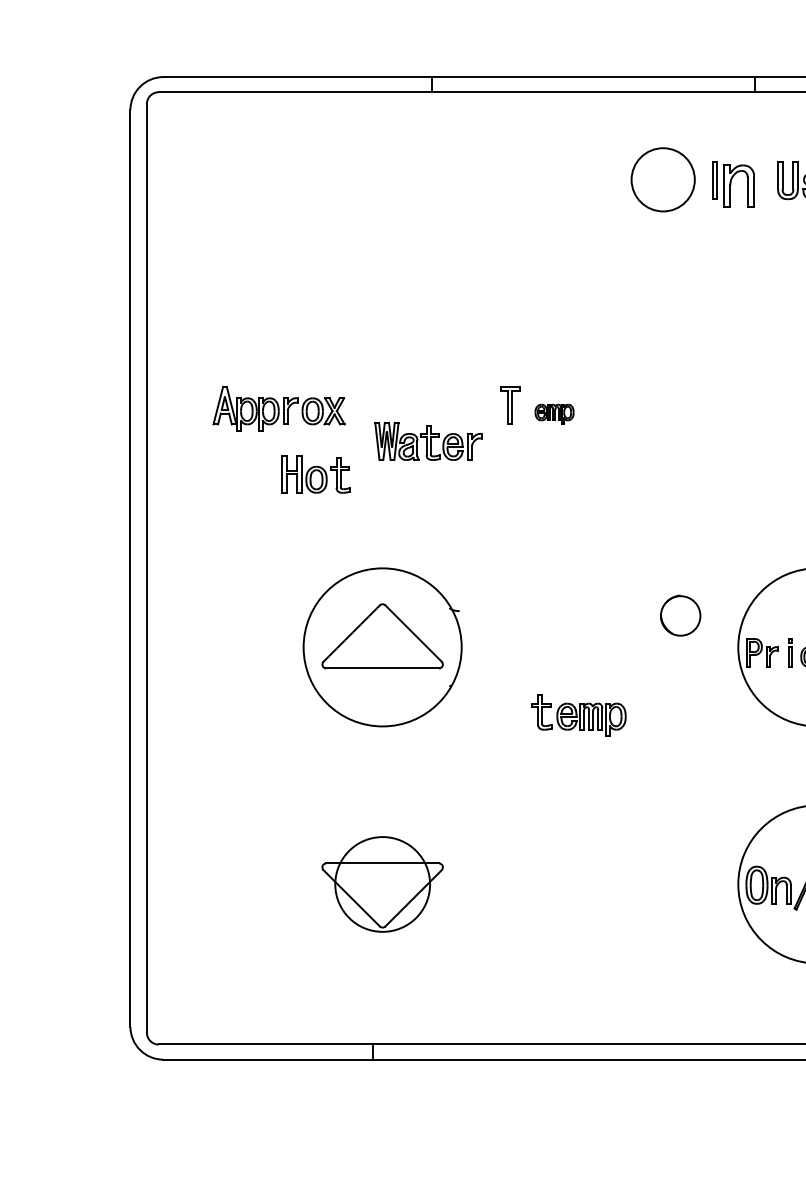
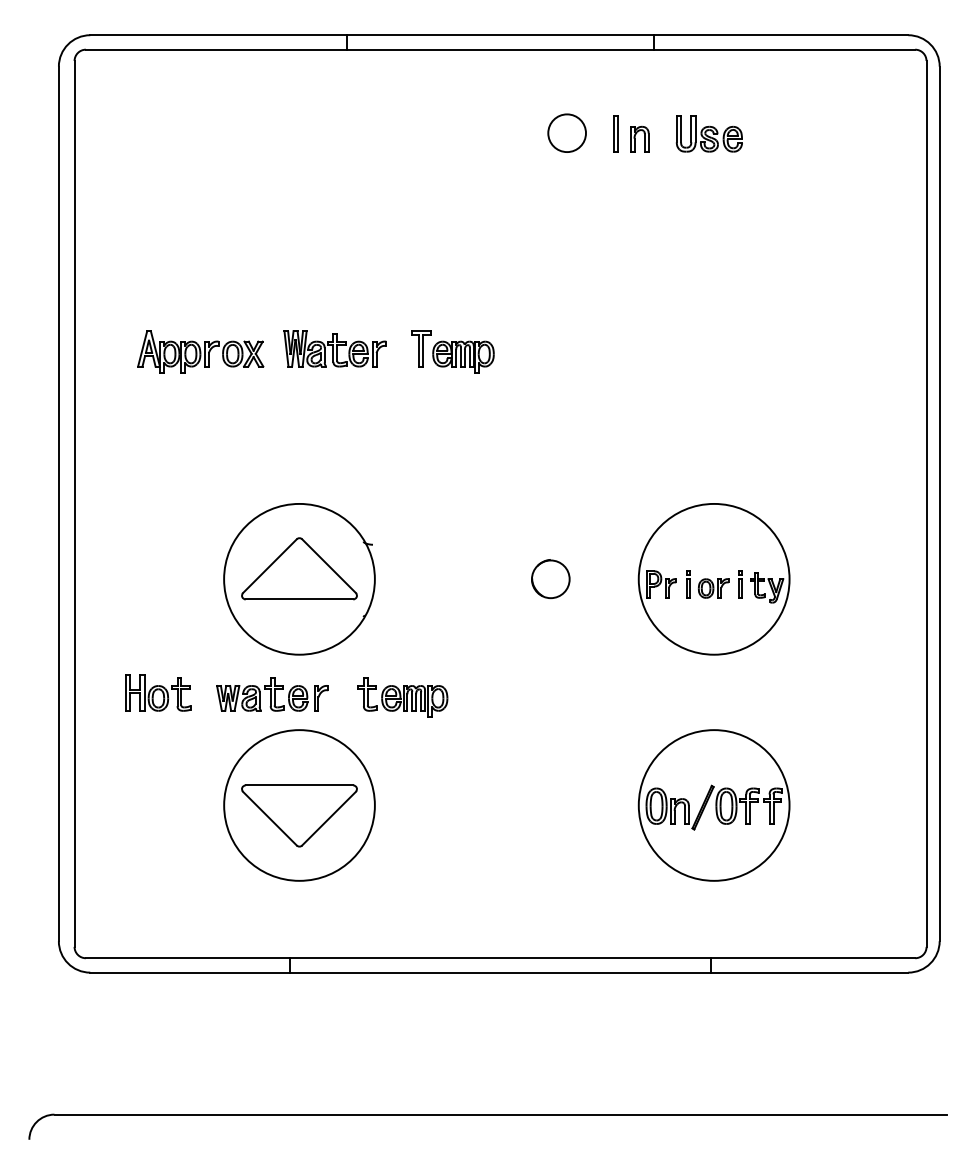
circle: (663, 180) -> (567, 133), size x0.62
part: (739, 185) -> (639, 138), size x0.62
part: (554, 413) -> (463, 356), size x1.67
part: (427, 441) -> (334, 348), moved
part: (316, 473) -> (158, 692), moved
part: (680, 616) -> (550, 579), moved
part: (578, 715) -> (402, 697), moved
part: (354, 768) -> (272, 694), added
circle: (382, 884) -> (299, 805), size x1.67

